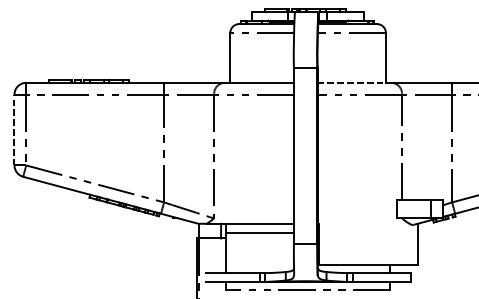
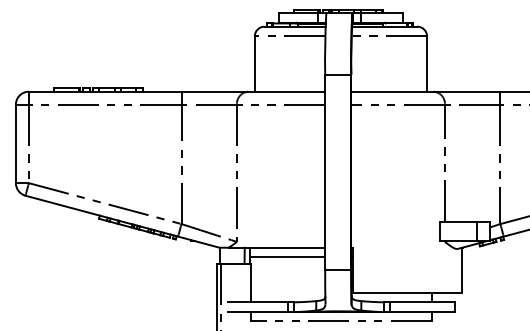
line: (355, 82) -> (393, 91), dashed -> solid
line: (14, 129) -> (15, 143), dashed -> solid

